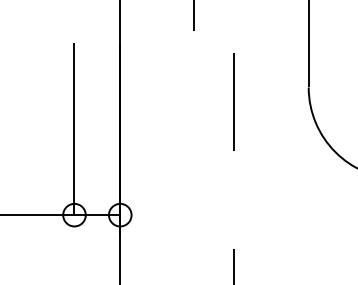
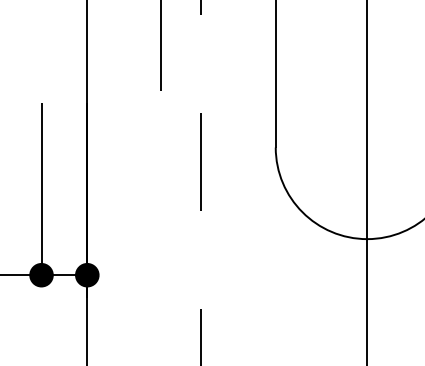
fill: (74, 214) -> (41, 274), added
fill: (119, 214) -> (86, 274), added

